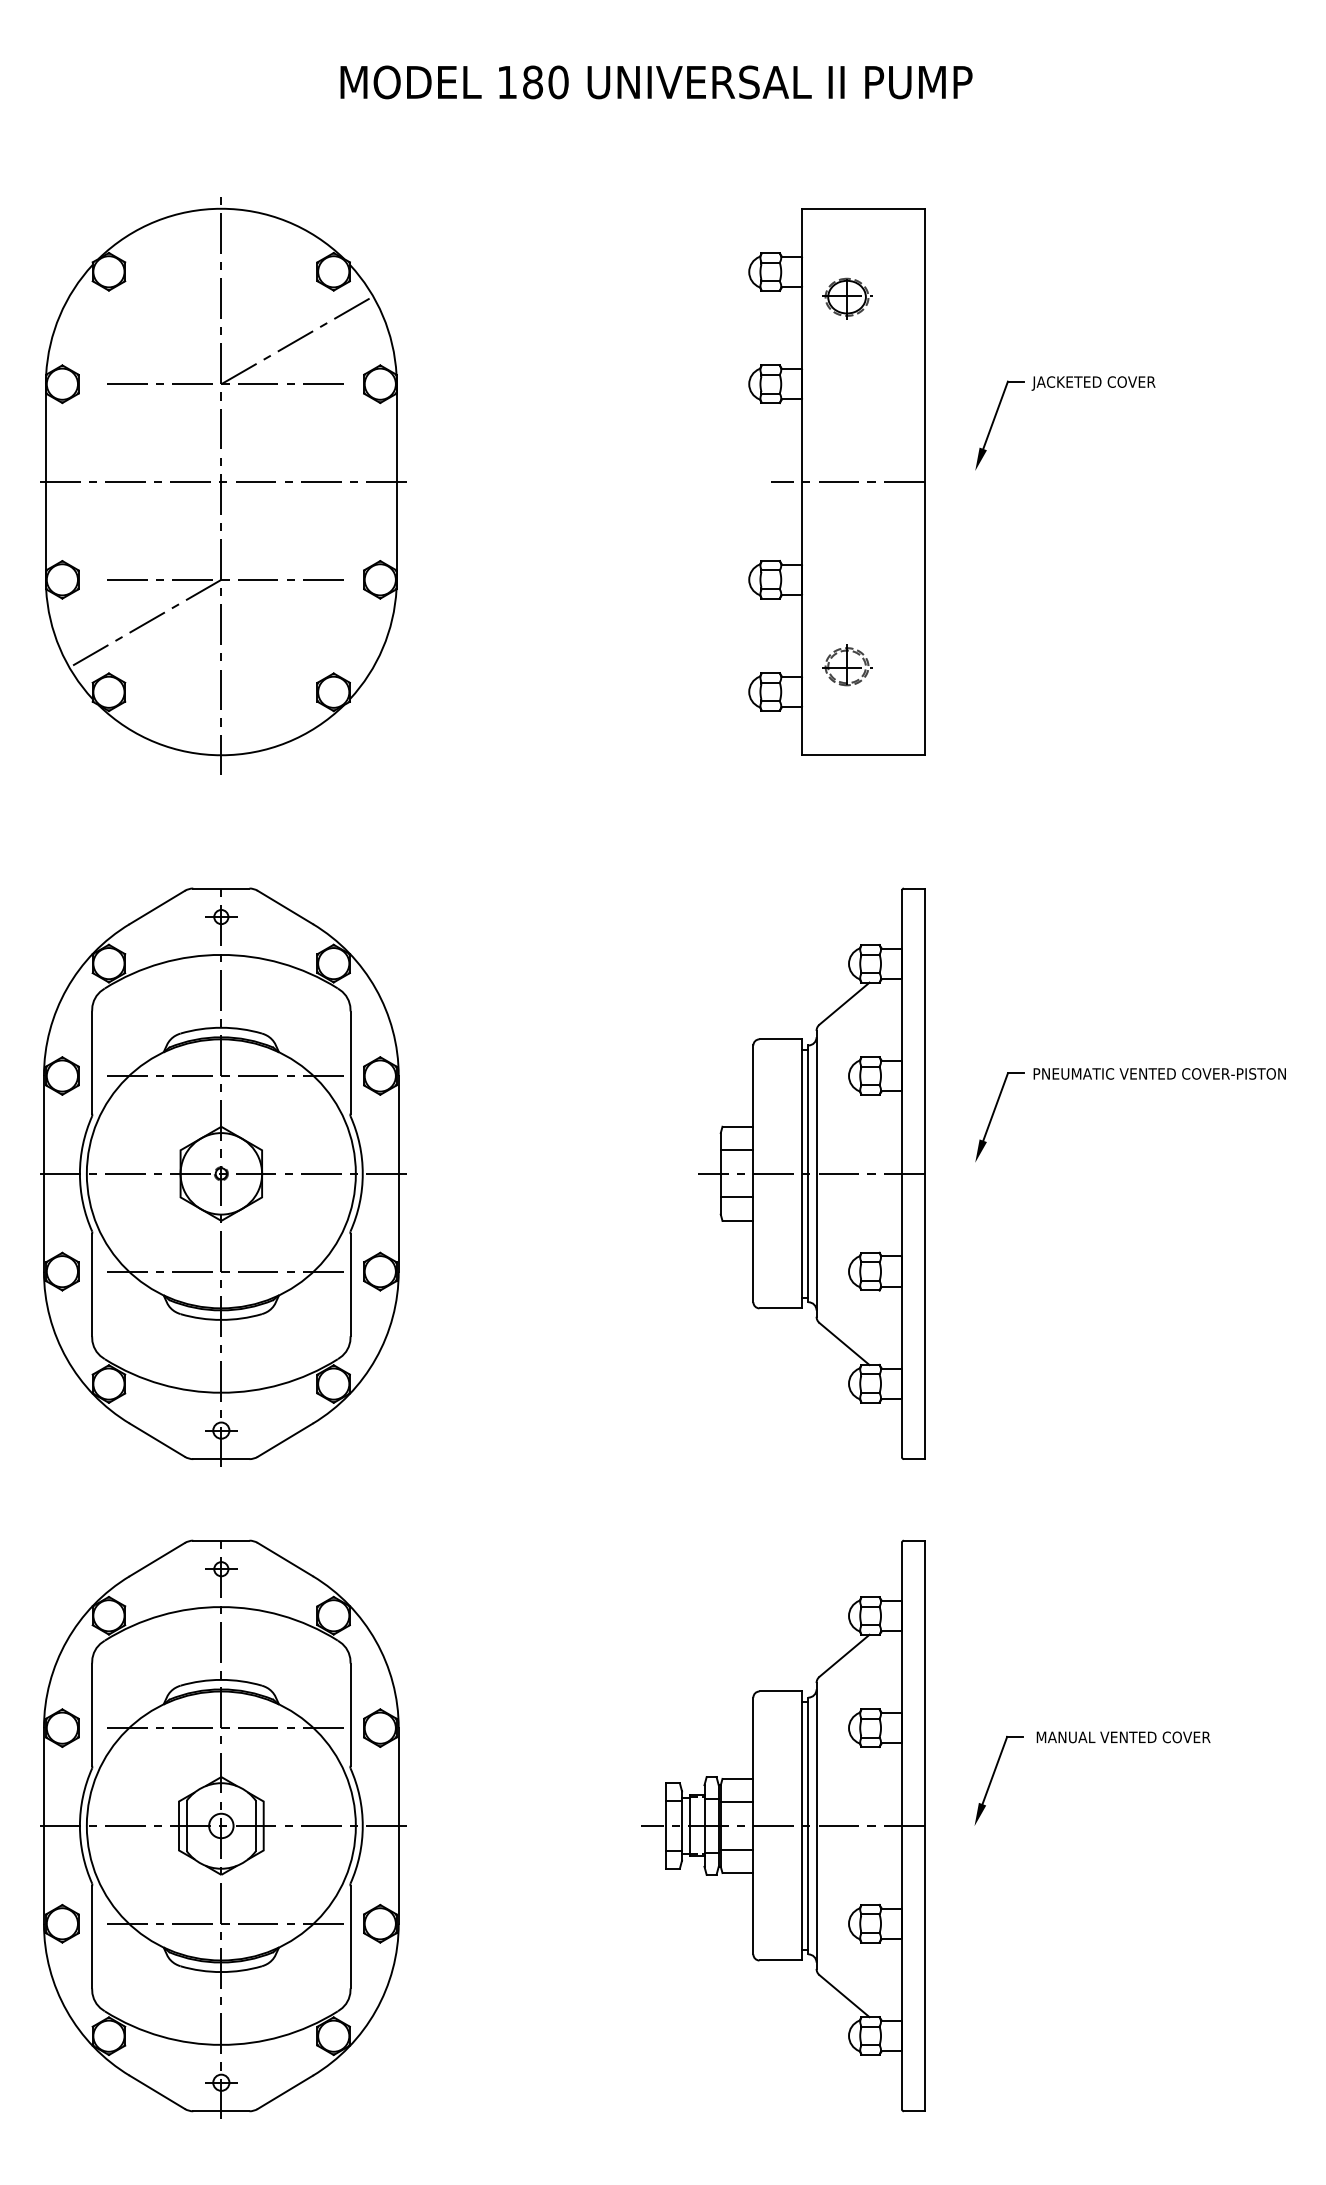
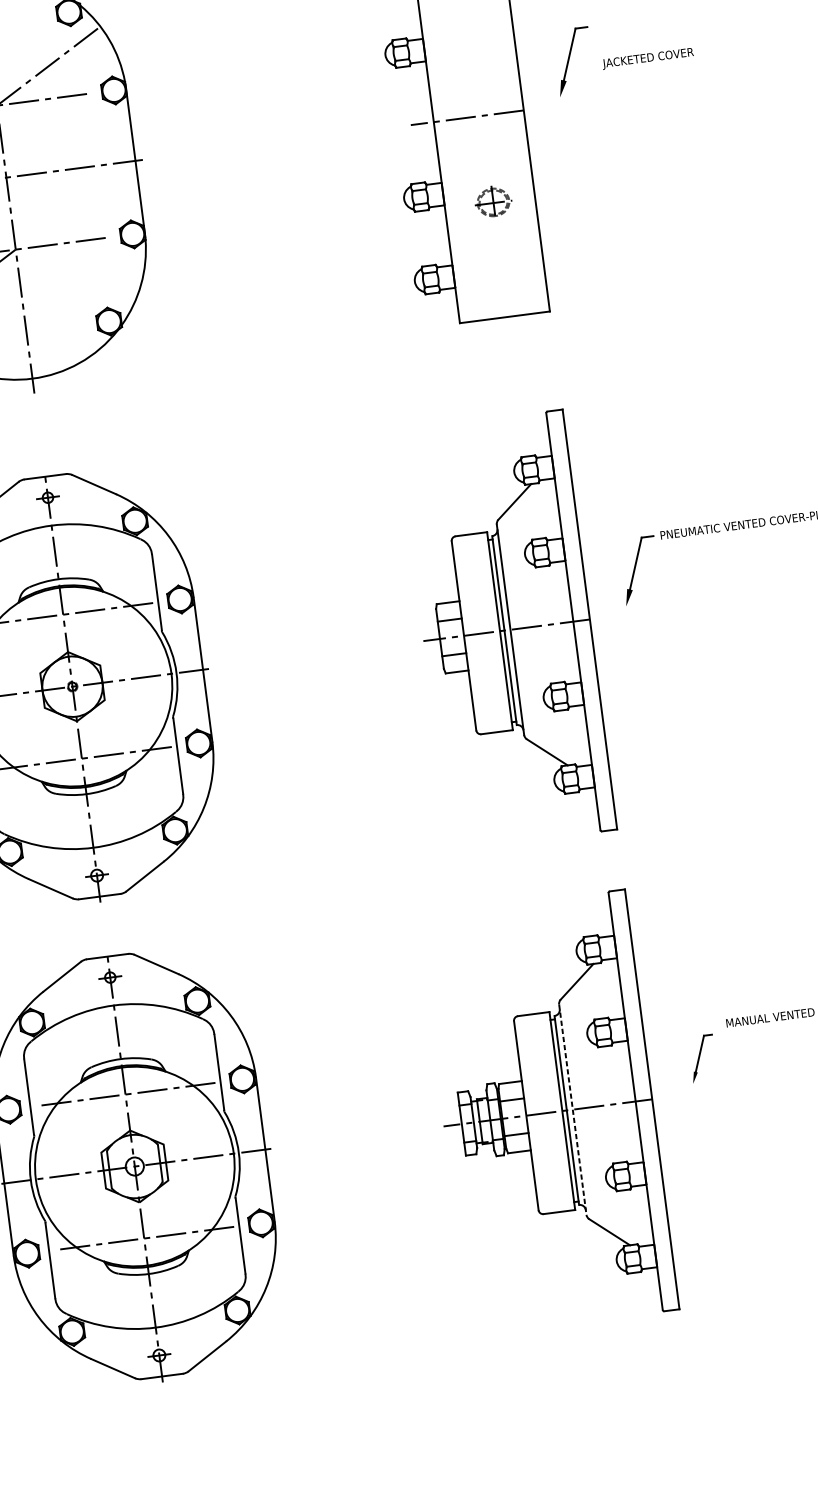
text: (1093, 383) -> (648, 58), moved
part: (847, 665) -> (493, 201), moved
part: (998, 1780) -> (702, 1058), size x0.7
line: (816, 1825) -> (572, 1109), solid -> dashed

